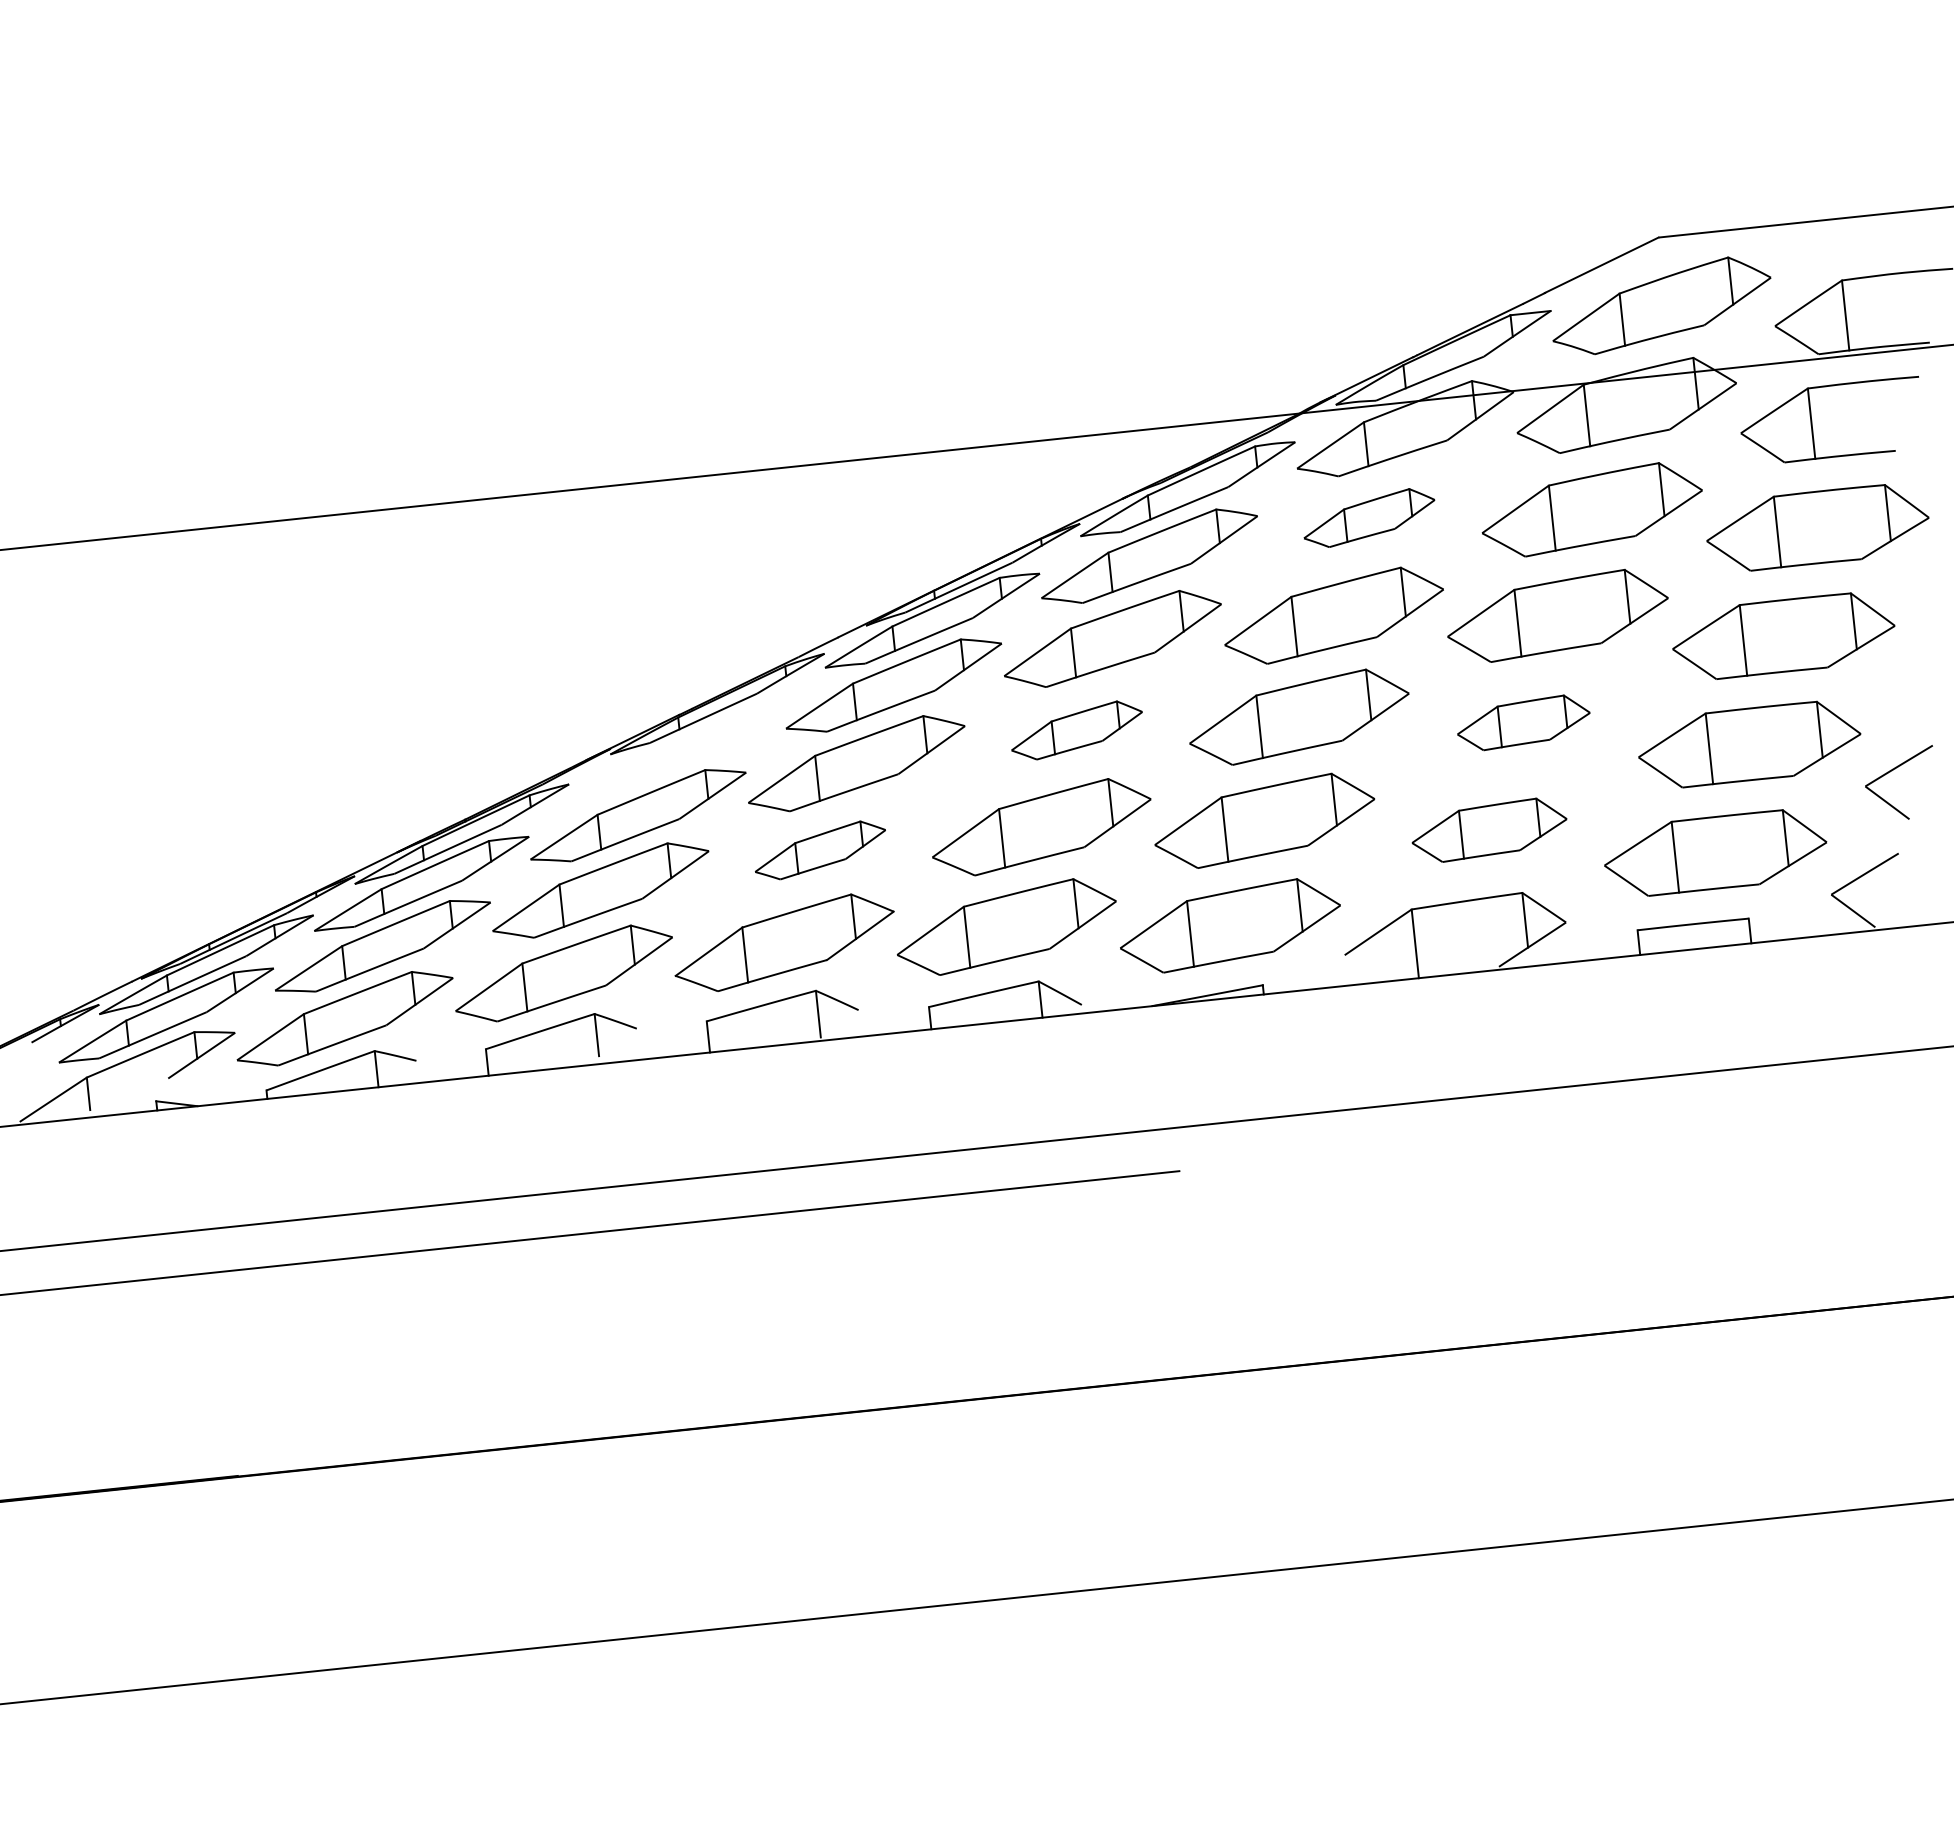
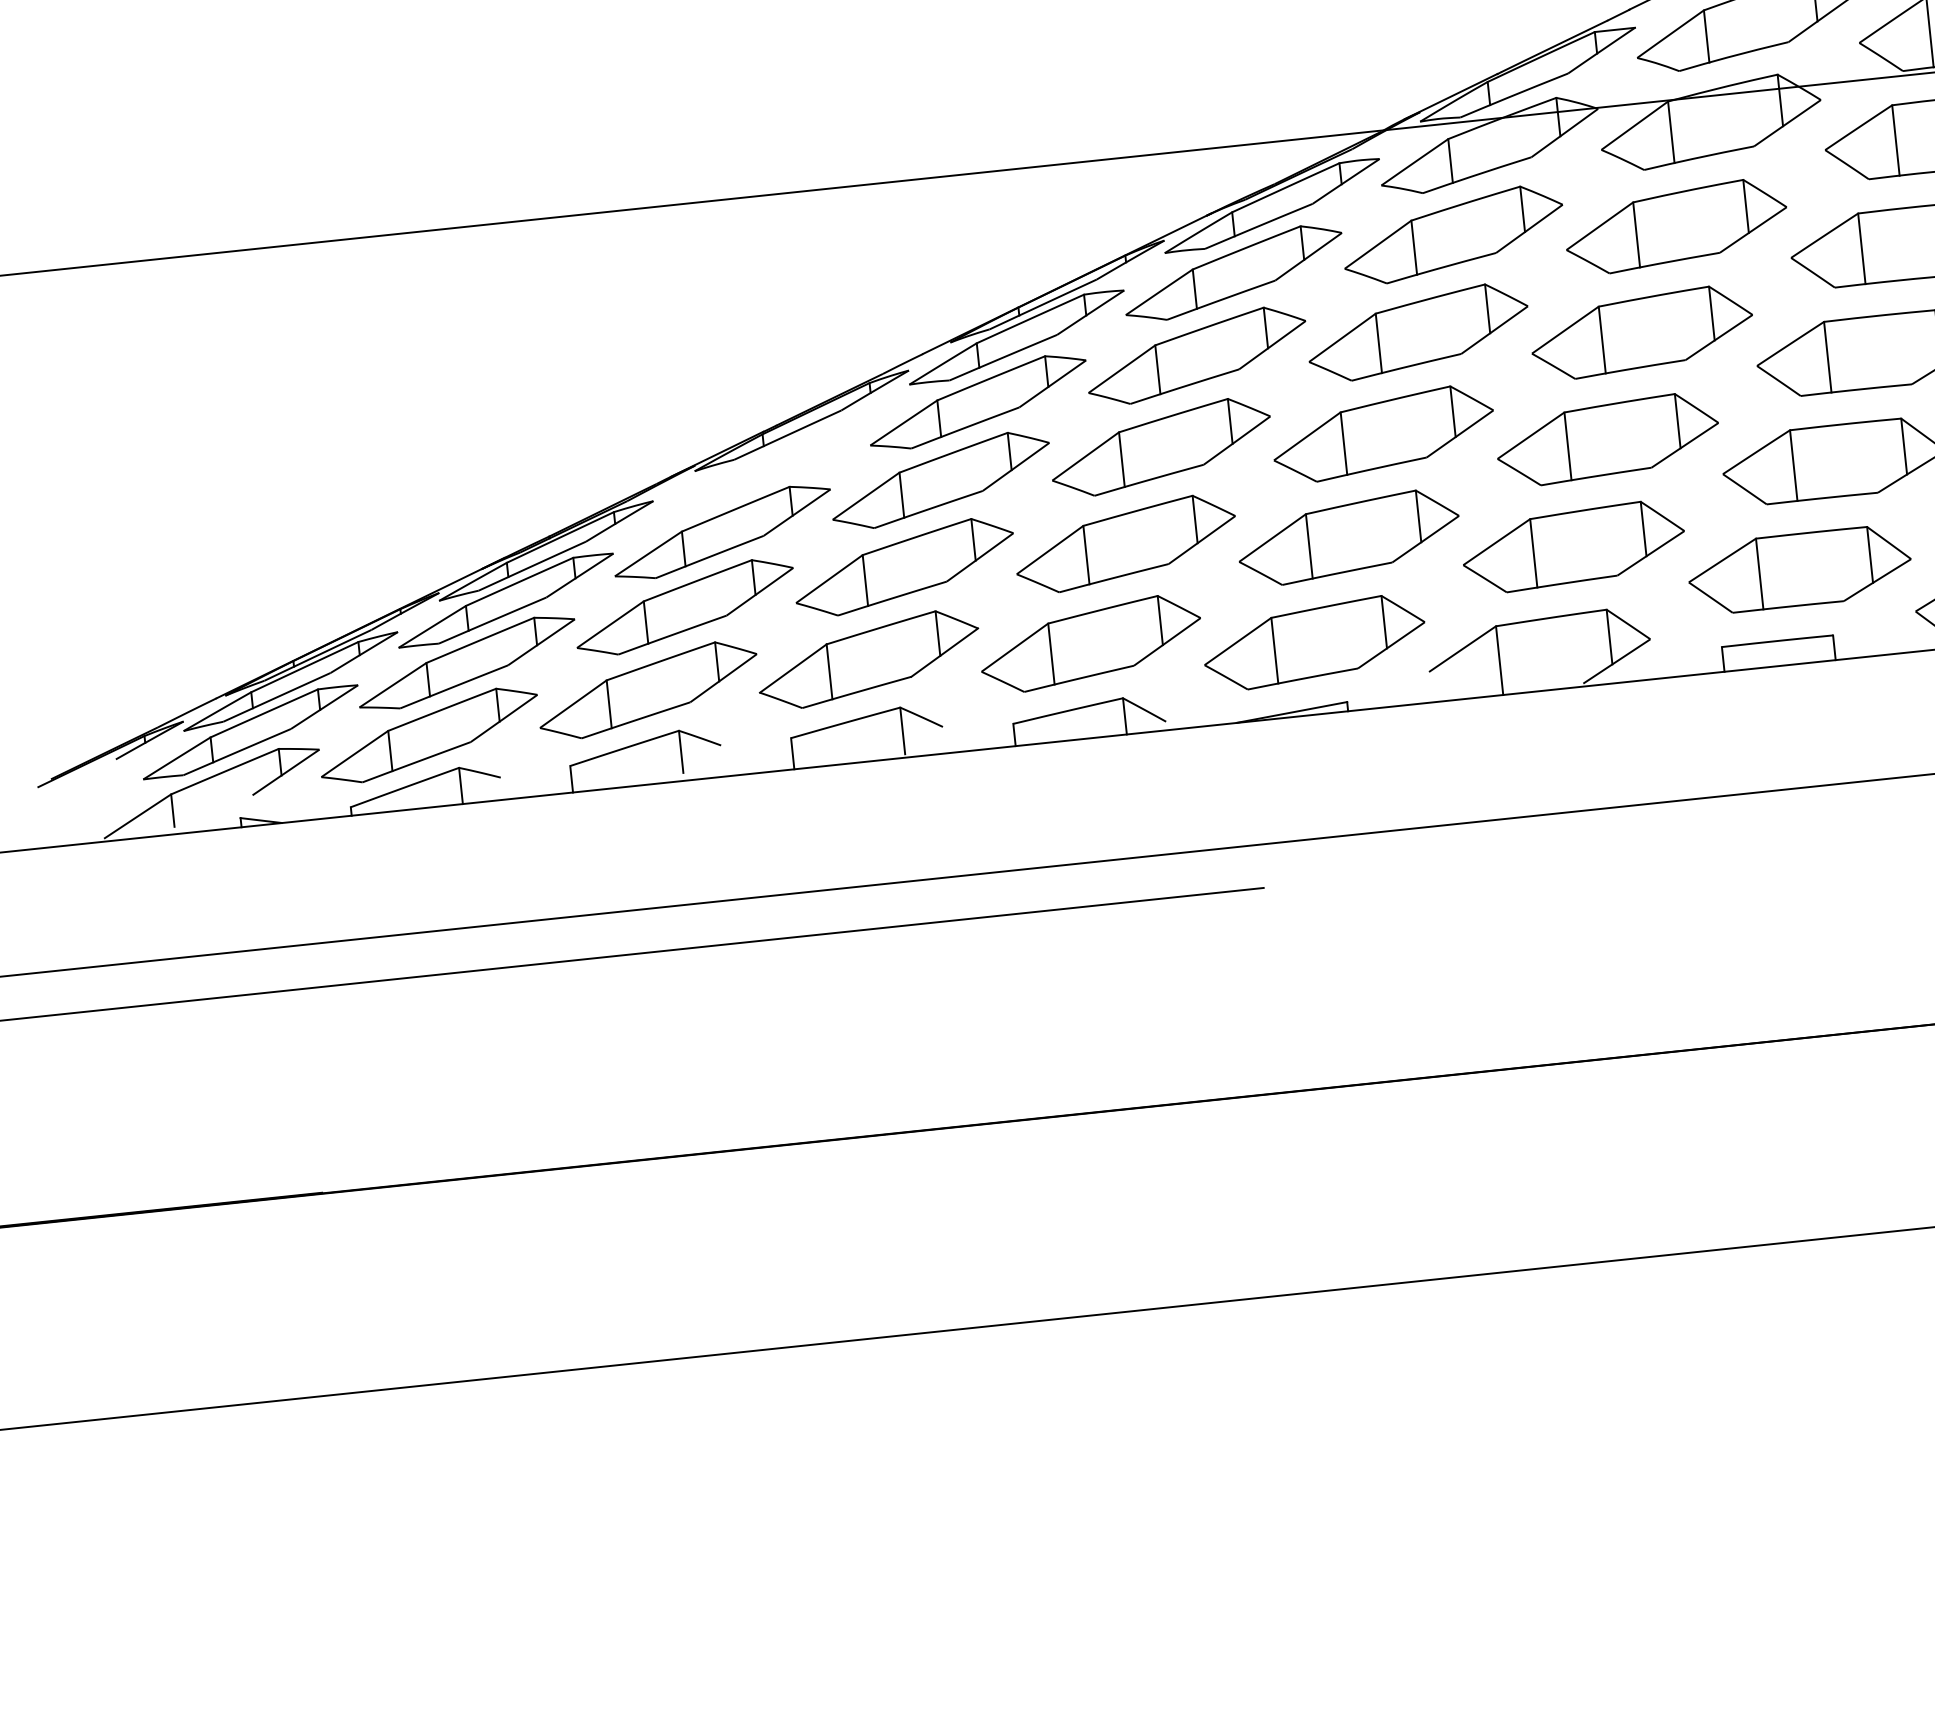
part: (1369, 517) -> (1453, 234), size x1.67
part: (1523, 722) -> (1607, 439), size x1.67
part: (1076, 730) -> (1160, 447), size x1.67
part: (1489, 830) -> (1573, 547), size x1.43
part: (820, 850) -> (904, 567), size x1.67

